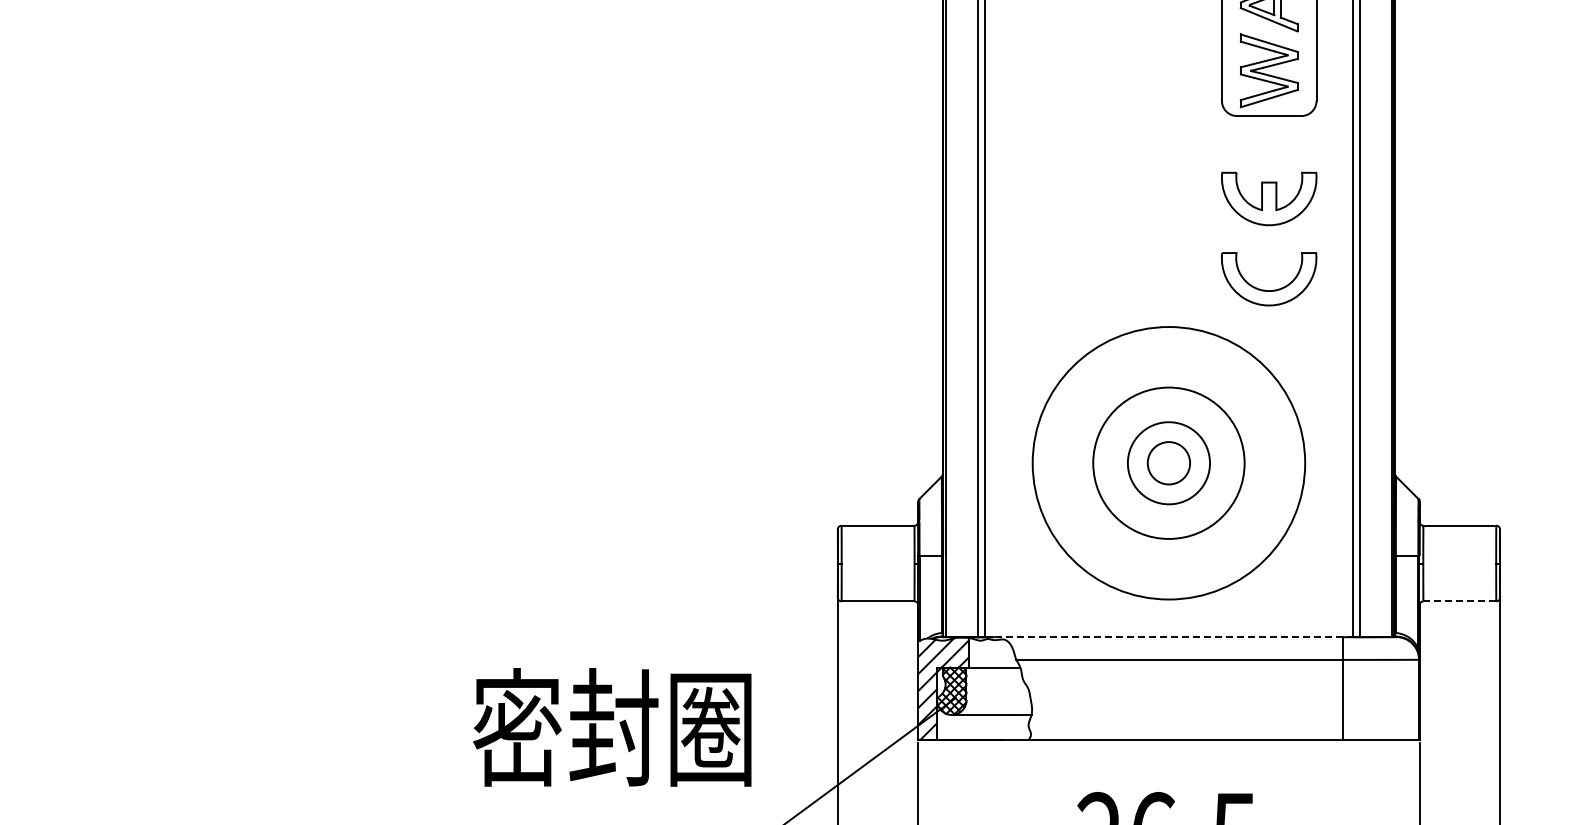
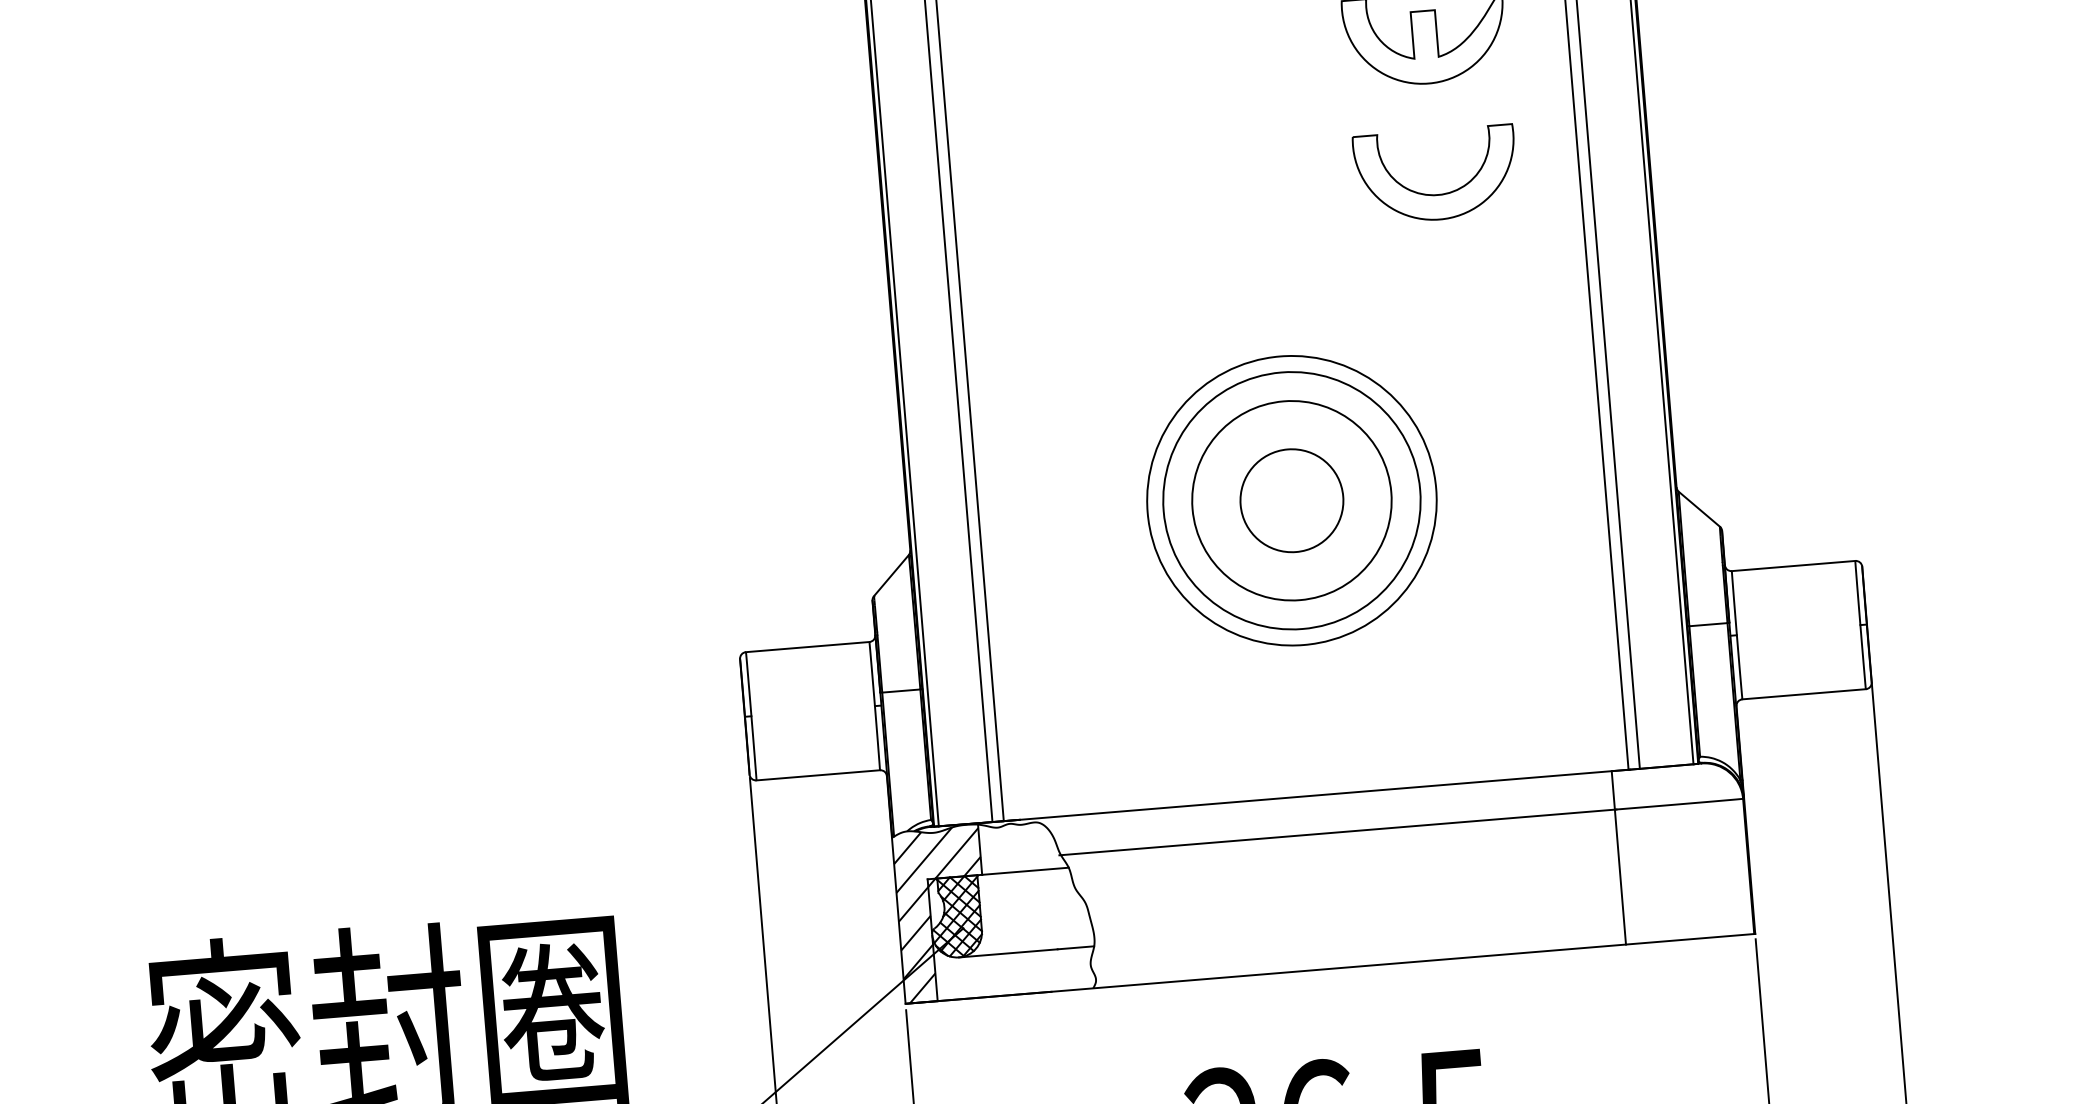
circle: (1168, 462) -> (1291, 499), size x1.43
circle: (1168, 463) -> (1291, 501), size x0.62
circle: (1168, 463) -> (1291, 501), size x1.43
line: (1459, 601) -> (1803, 694), dashed -> solid
line: (1168, 637) -> (1315, 796), dashed -> solid

